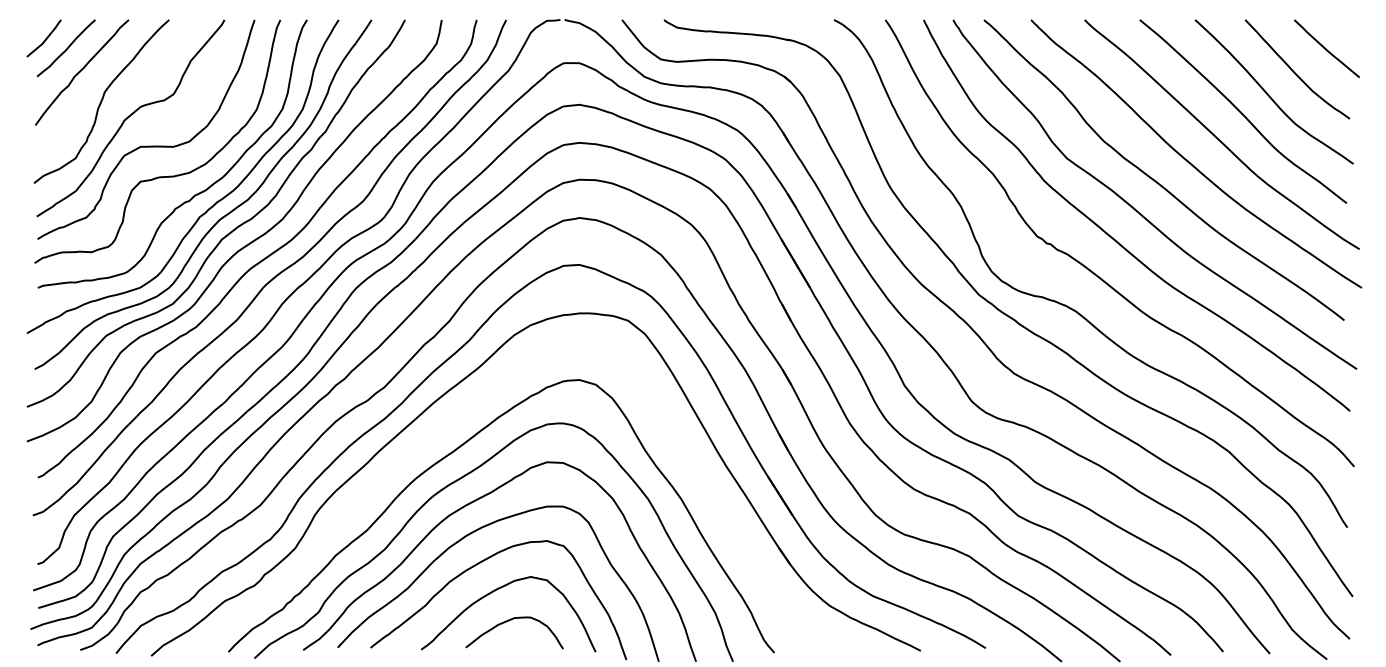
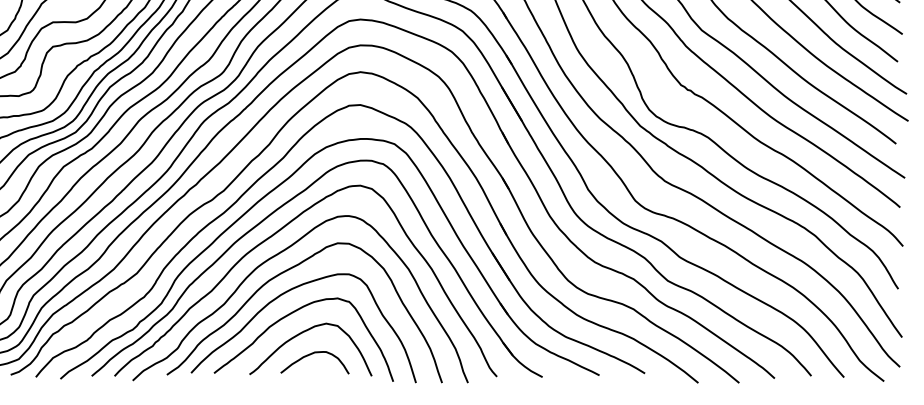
part: (455, 419) -> (273, 213), added

